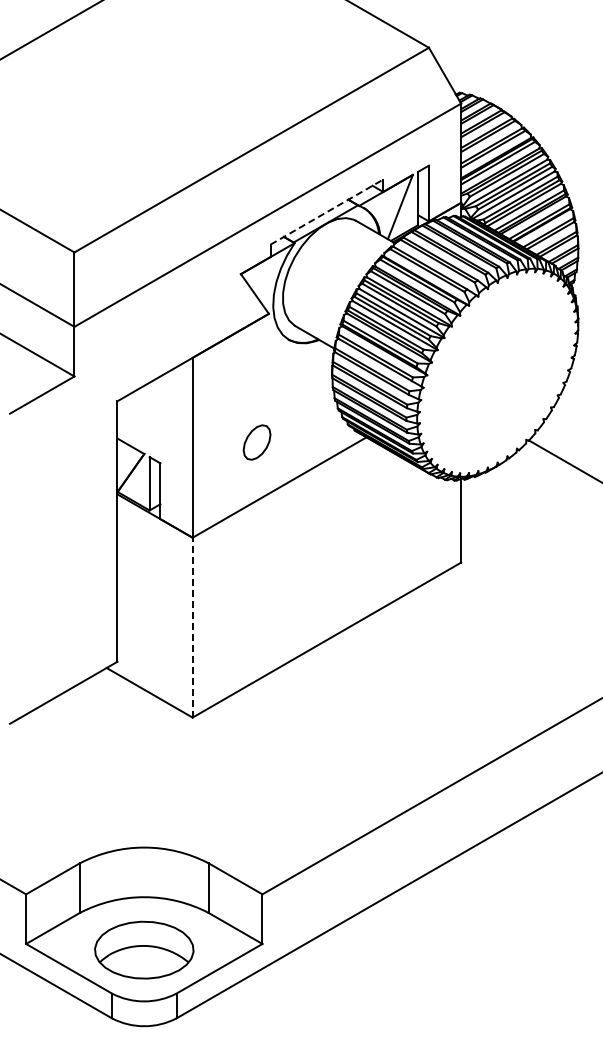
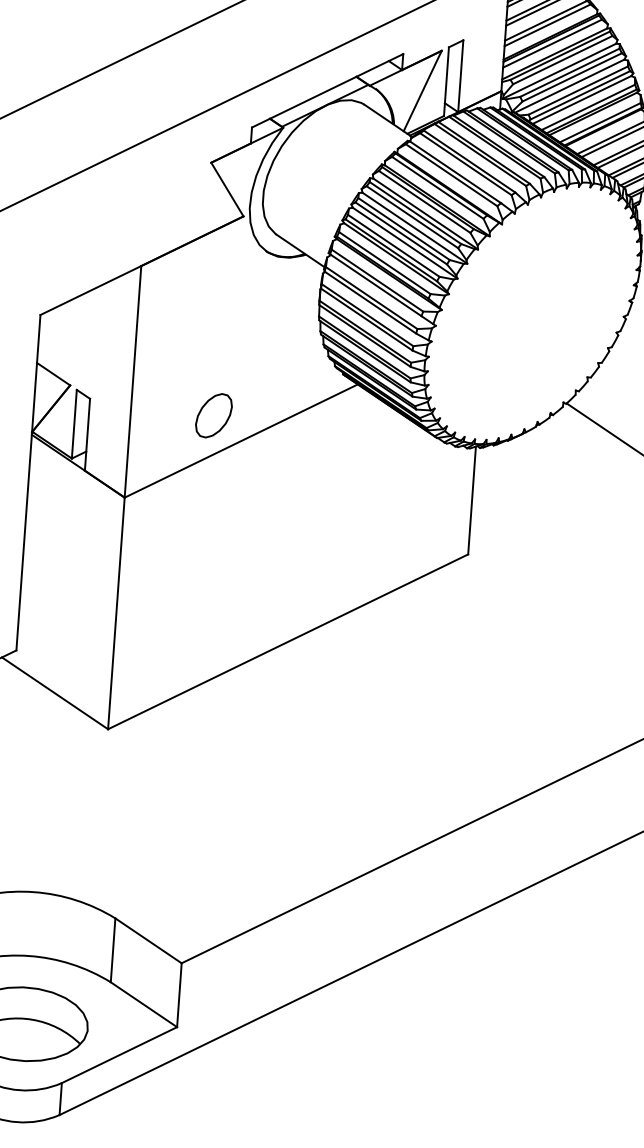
line: (327, 211) -> (328, 90), dashed -> solid
part: (256, 442) -> (213, 415), moved
line: (192, 627) -> (116, 613), dashed -> solid

